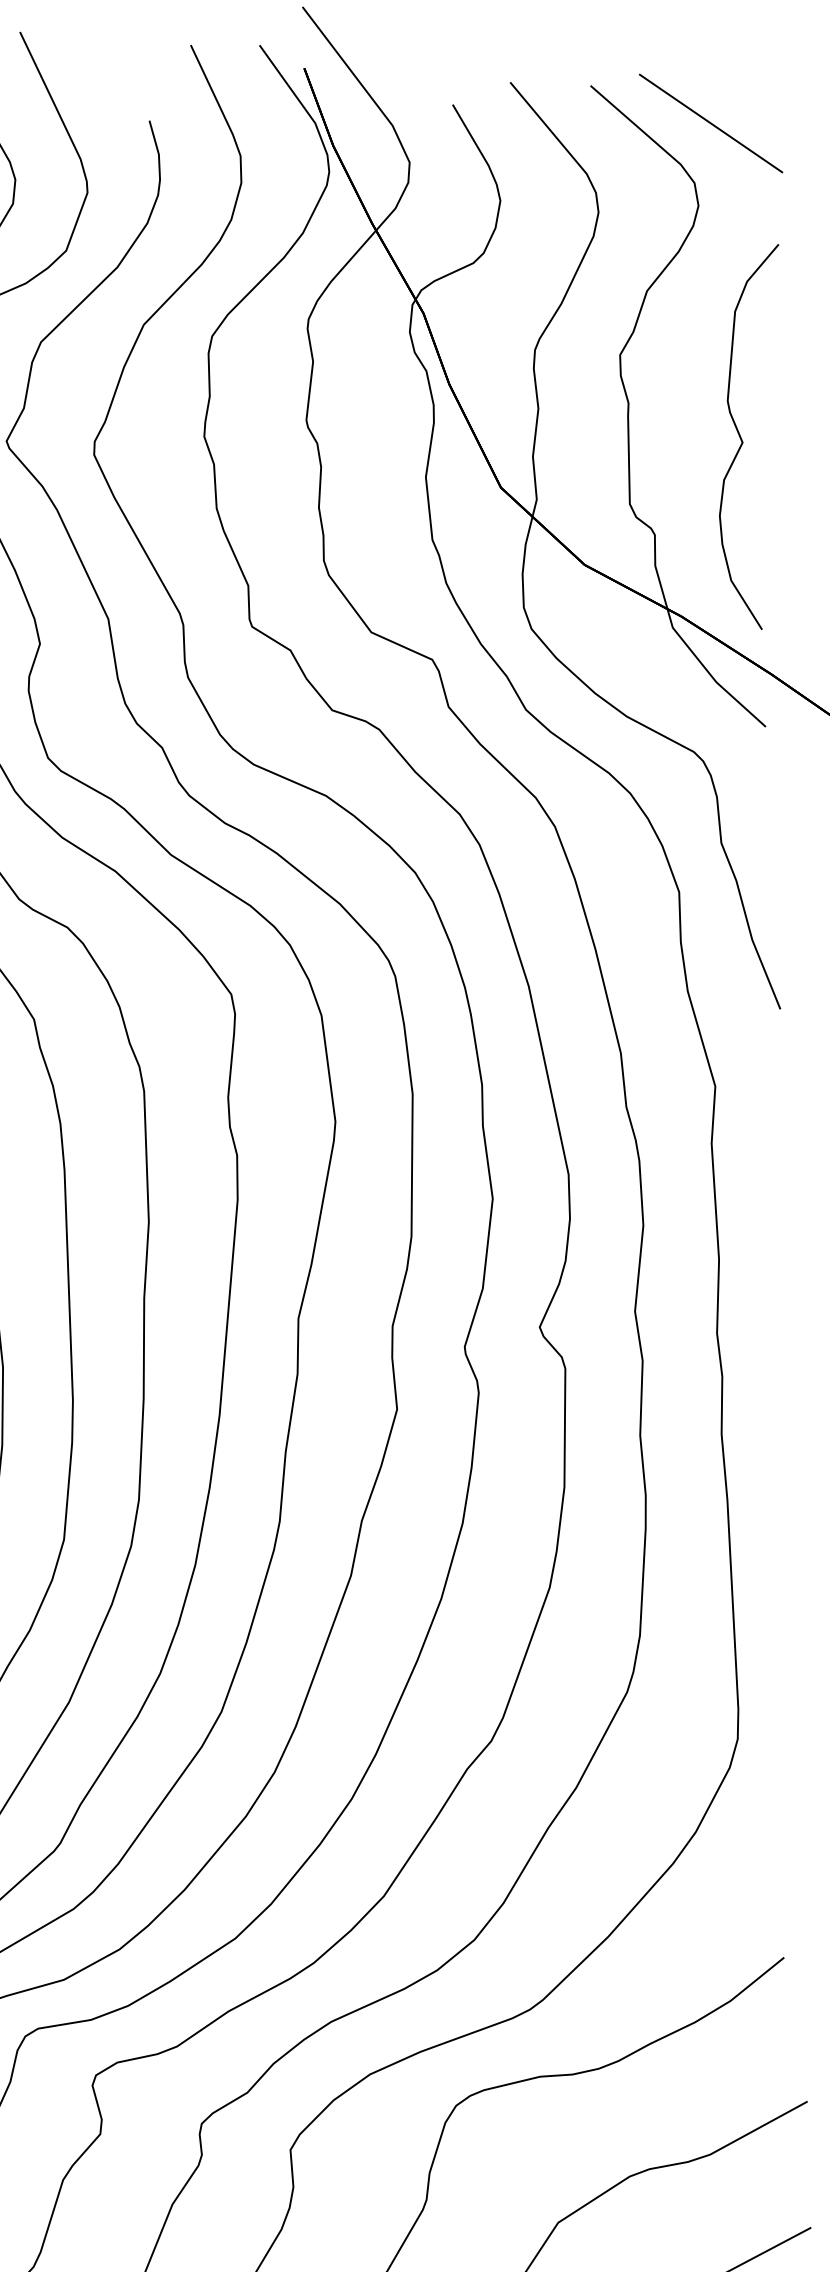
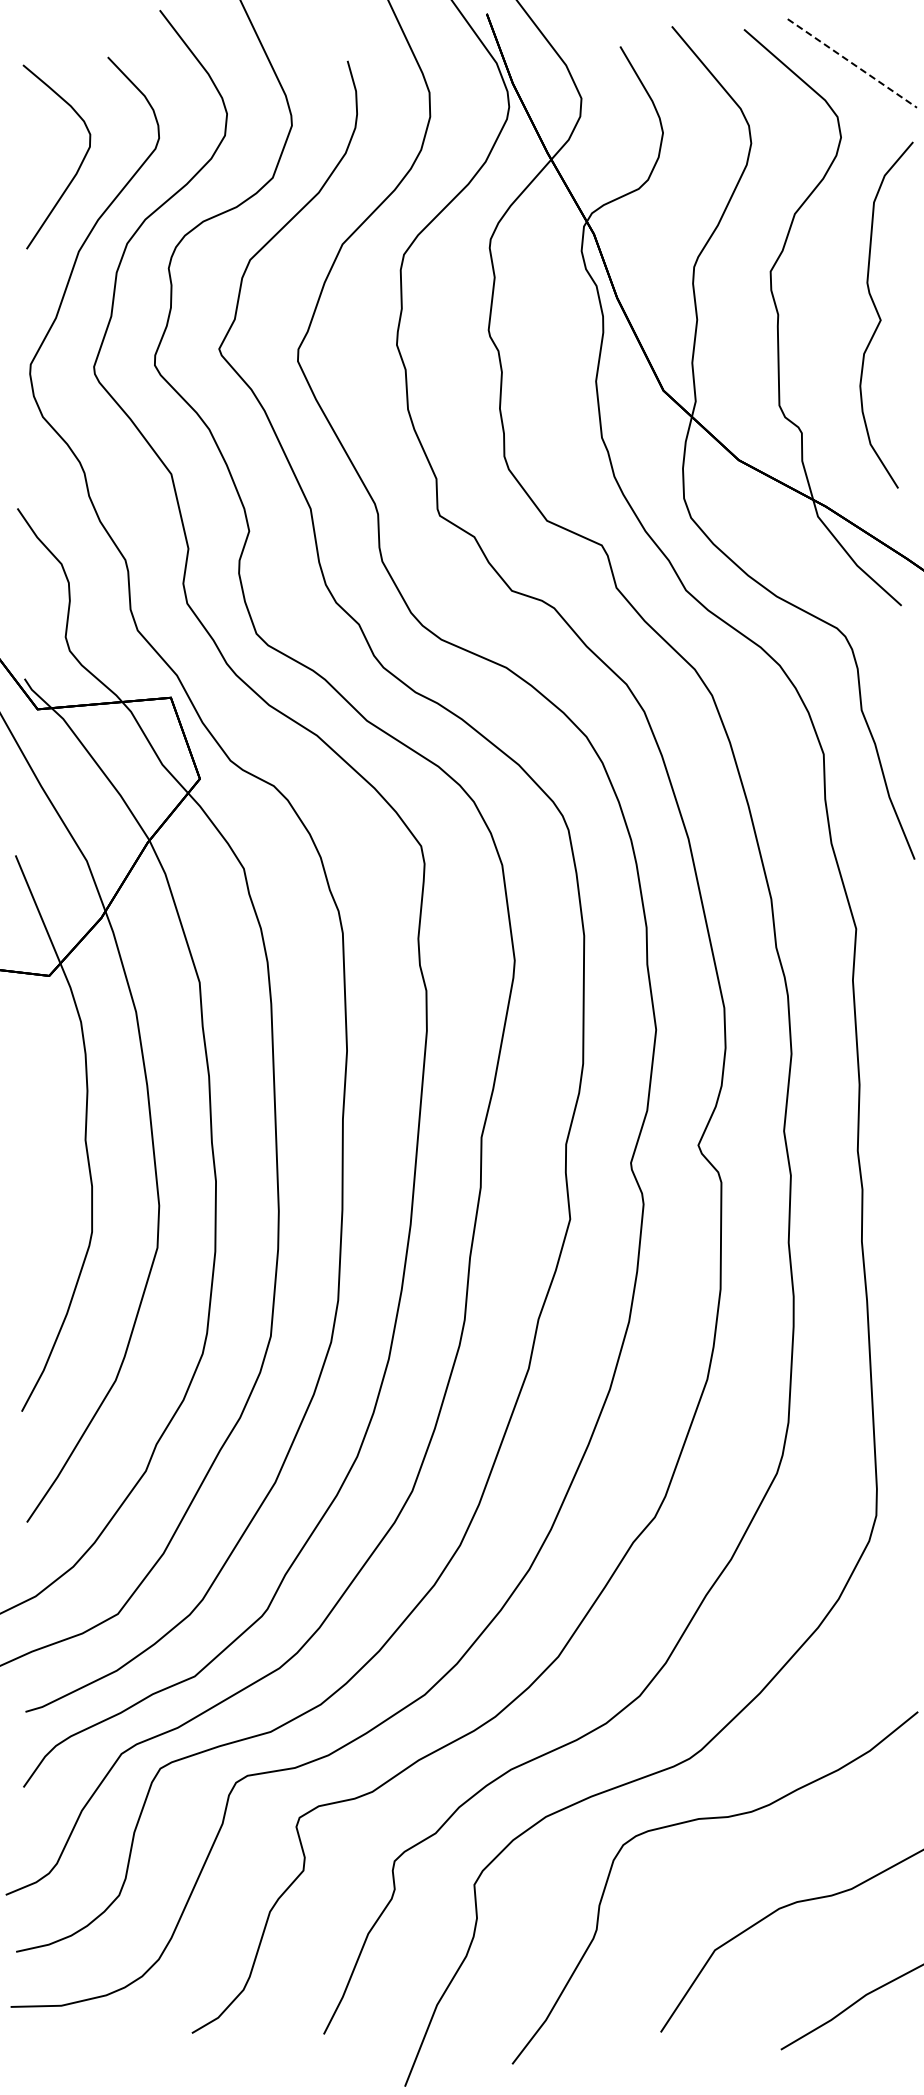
line: (711, 123) -> (852, 63), solid -> dashed
curve: (742, 438) -> (880, 316), moved

